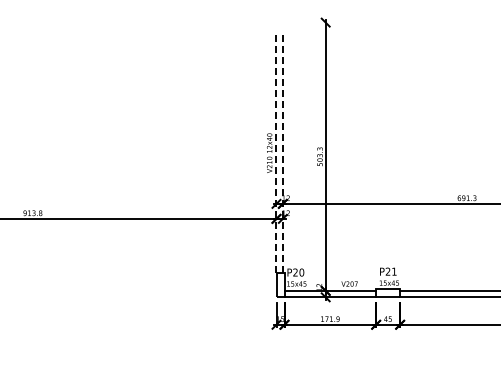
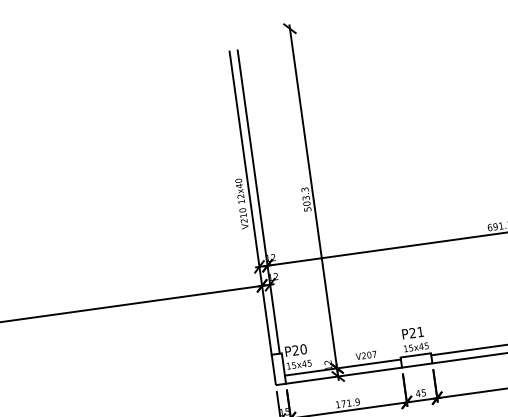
line: (276, 153) -> (250, 203), dashed -> solid
line: (282, 153) -> (258, 202), dashed -> solid

